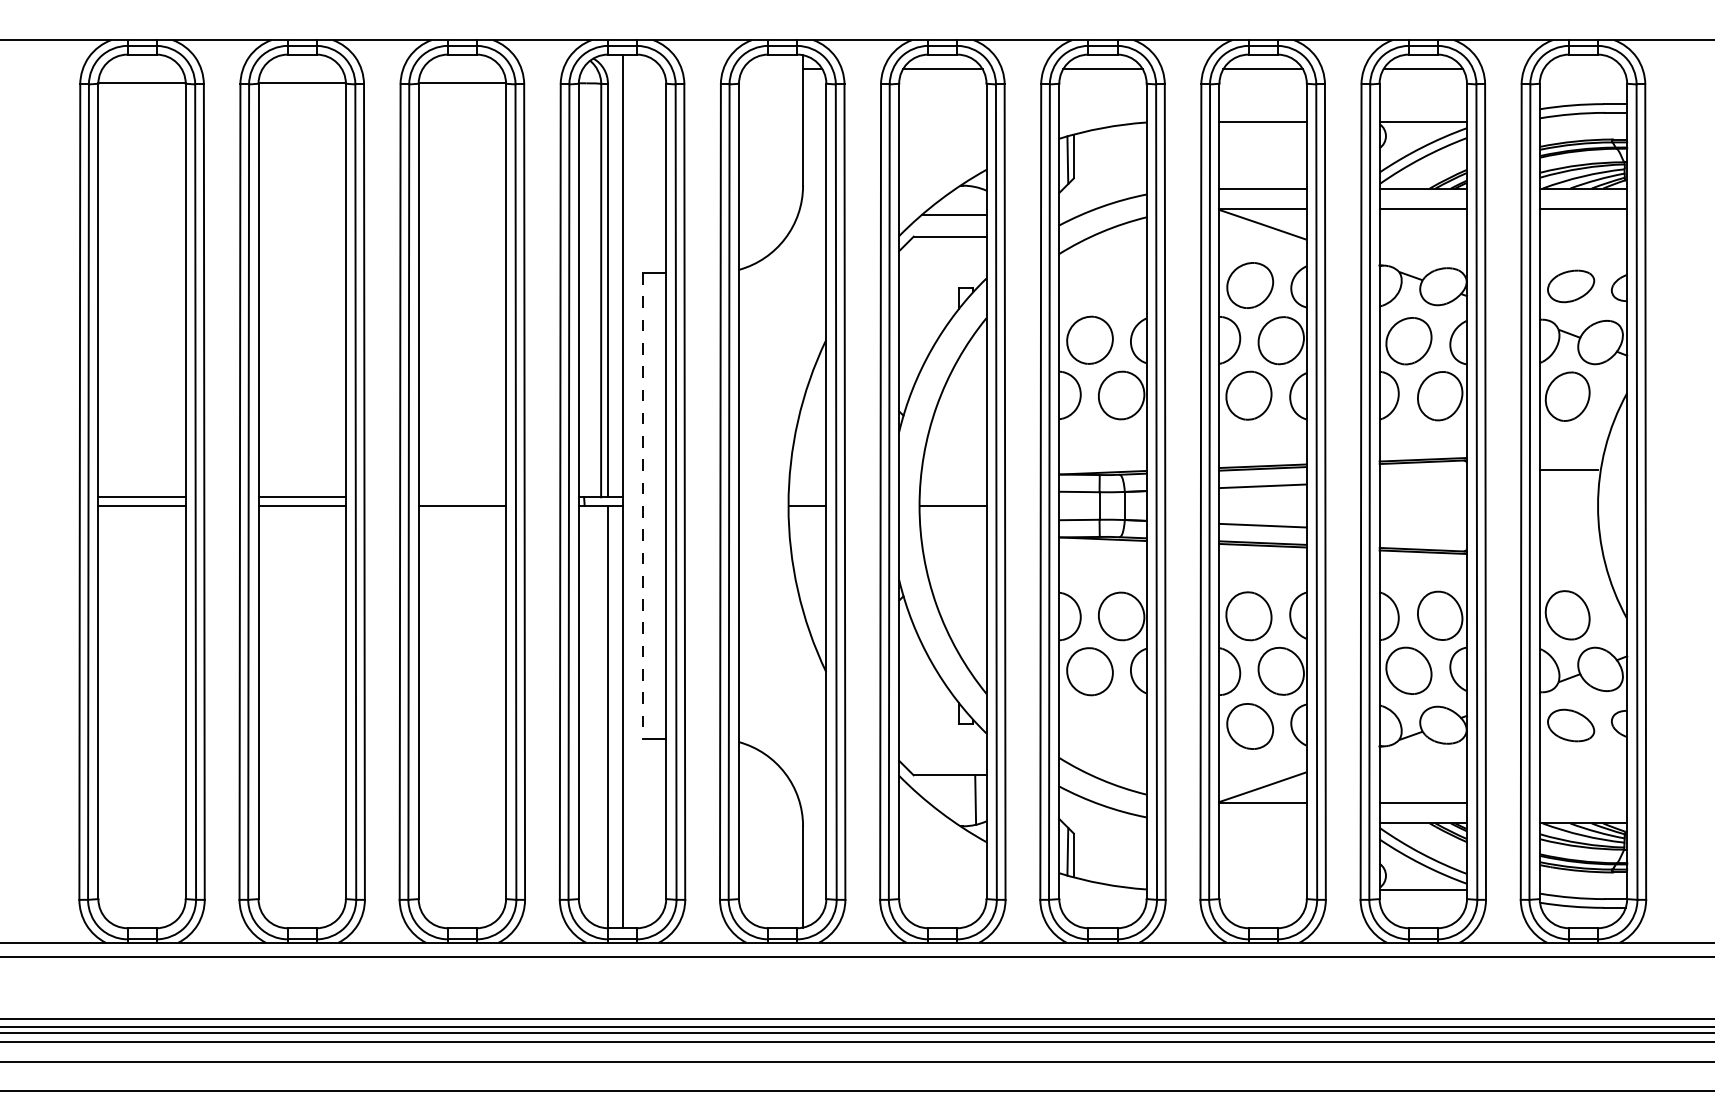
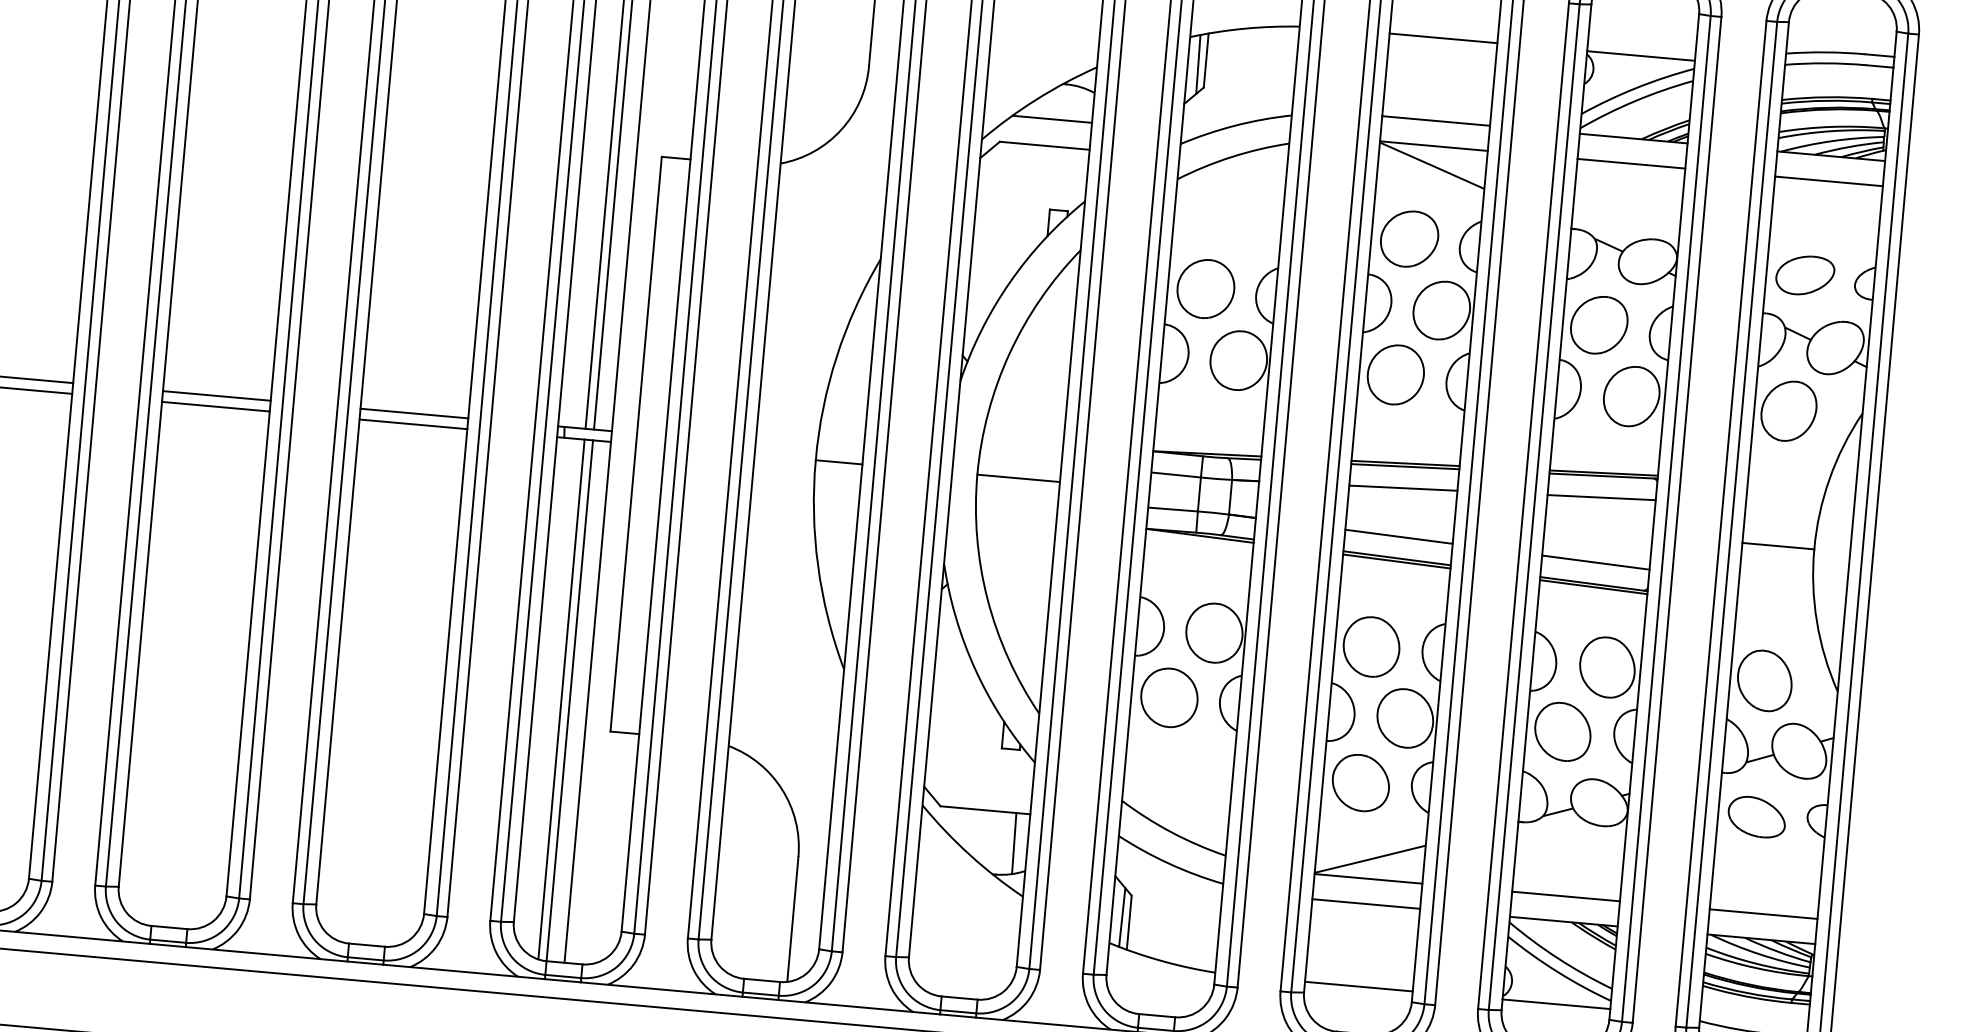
line: (1568, 470) -> (1777, 546), moved
line: (1423, 479) -> (1601, 497), added
line: (462, 497) -> (414, 413), added
line: (642, 506) -> (635, 444), dashed -> solid
line: (1423, 532) -> (1596, 562), added
line: (601, 716) -> (561, 699), added
line: (1583, 803) -> (1763, 914), added
line: (1262, 823) -> (1365, 904), added
line: (1262, 890) -> (1358, 986), added

